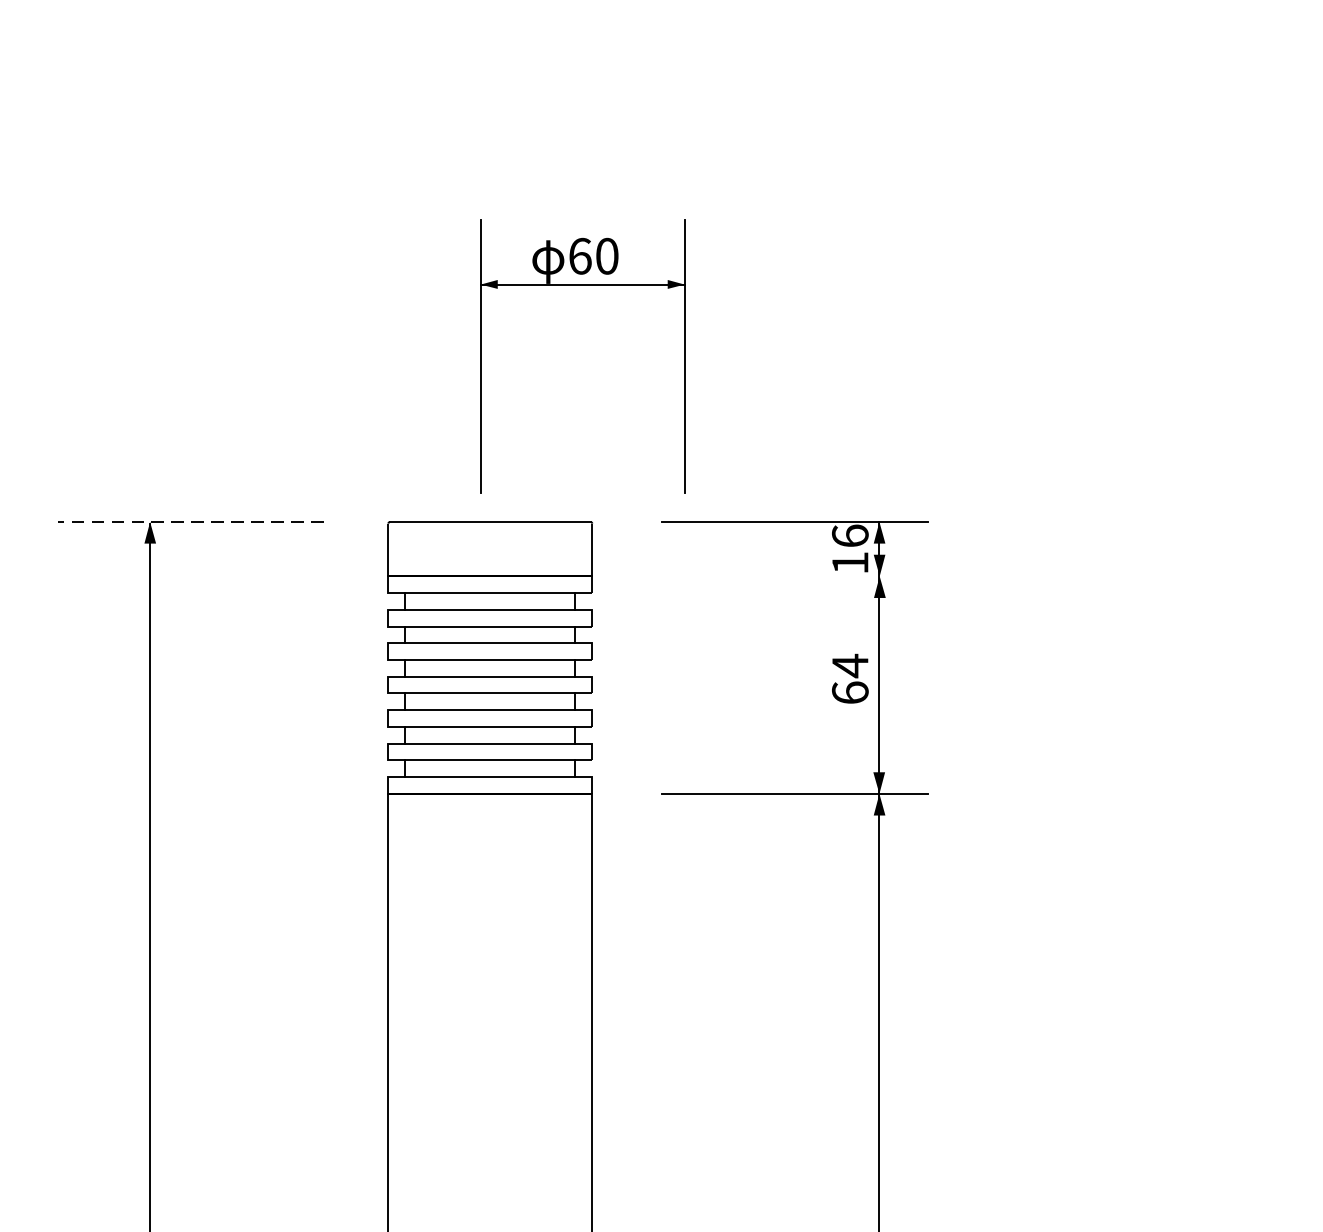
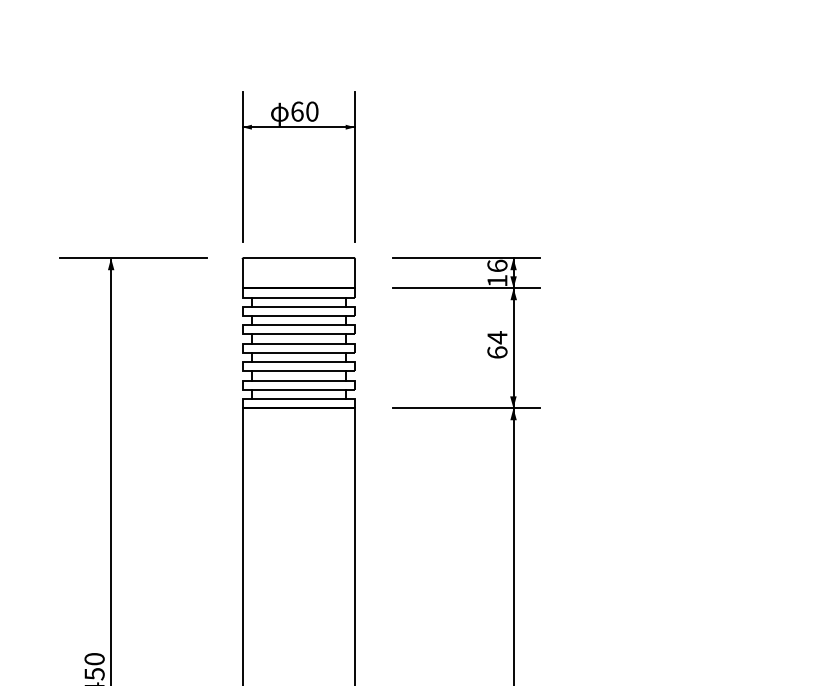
part: (582, 284) -> (298, 127), moved
line: (188, 522) -> (132, 258), dashed -> solid
line: (794, 576) -> (466, 288), added

